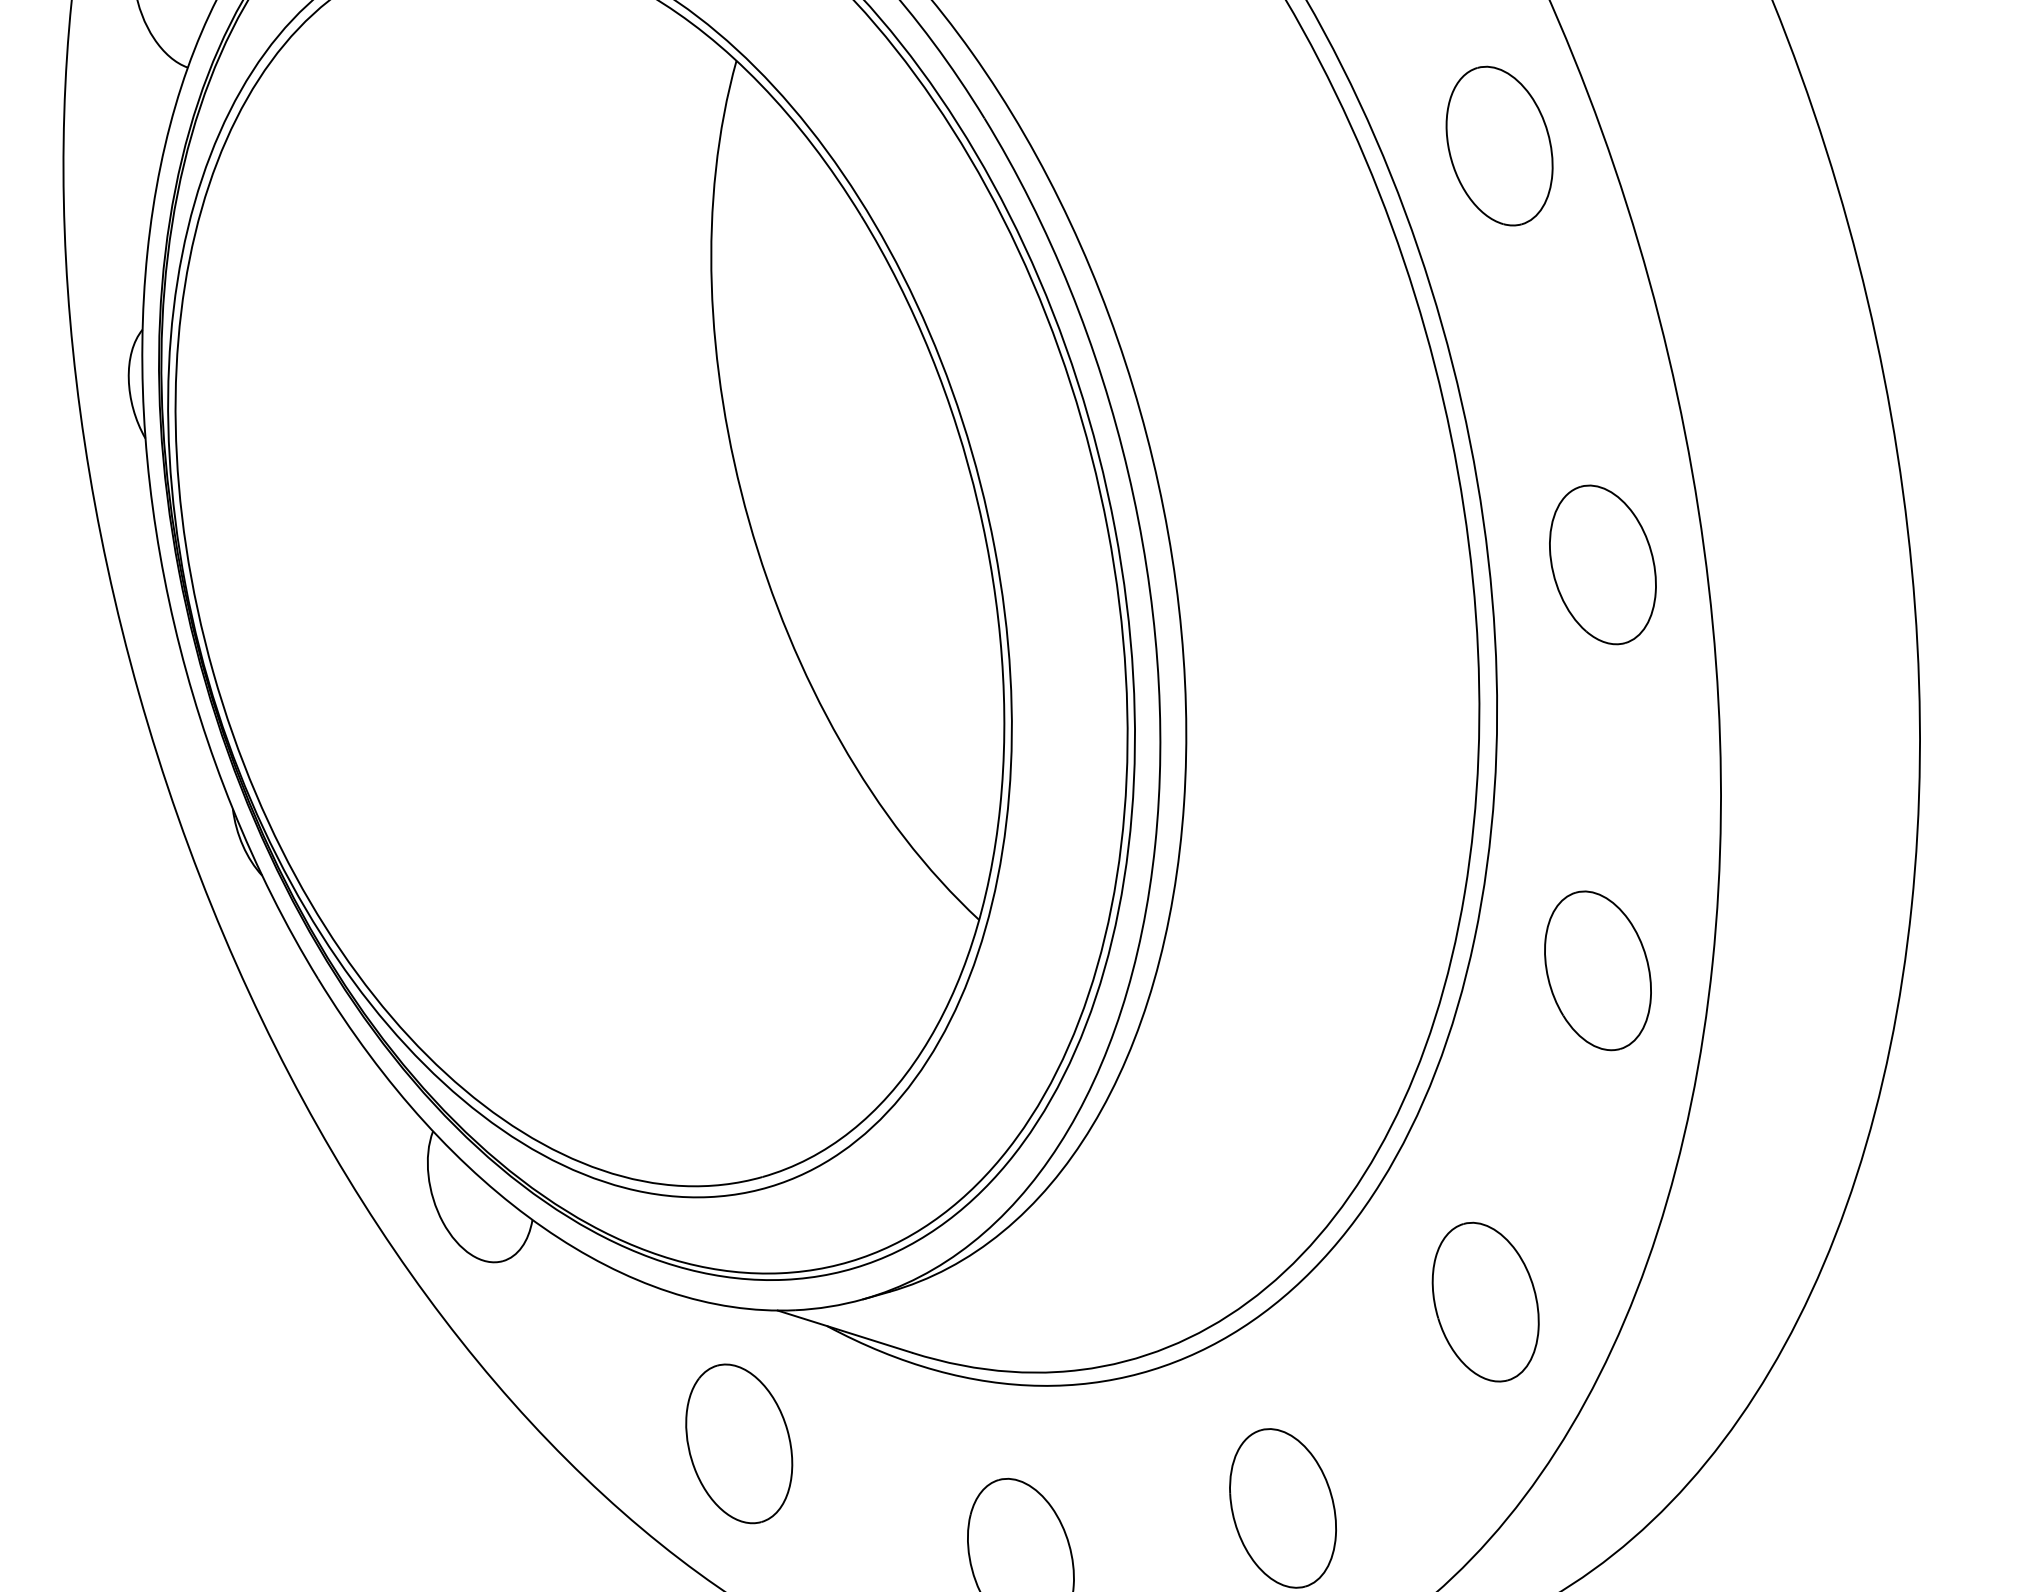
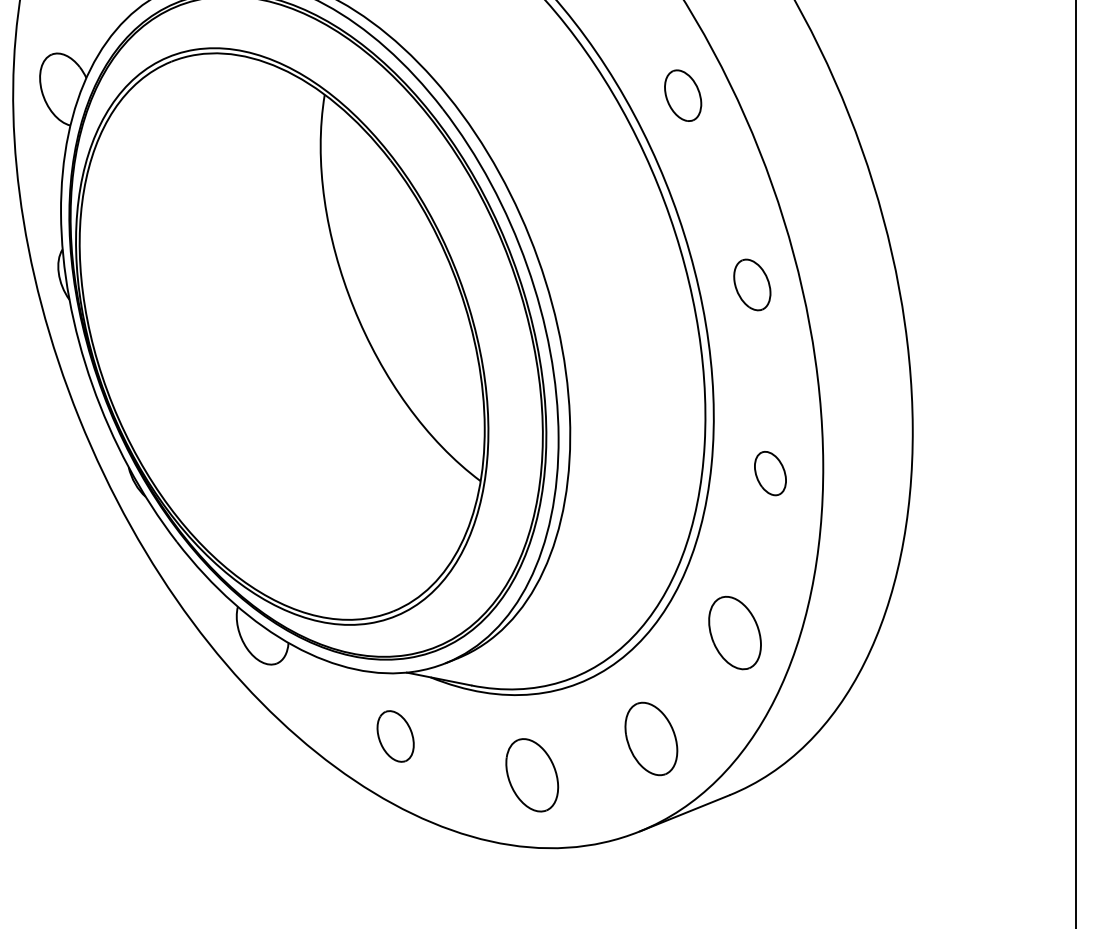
part: (1498, 145) -> (682, 95), size x0.7
part: (1603, 563) -> (752, 284), size x0.7
part: (1598, 970) -> (770, 473), size x0.6
part: (738, 1443) -> (395, 736), size x0.7

